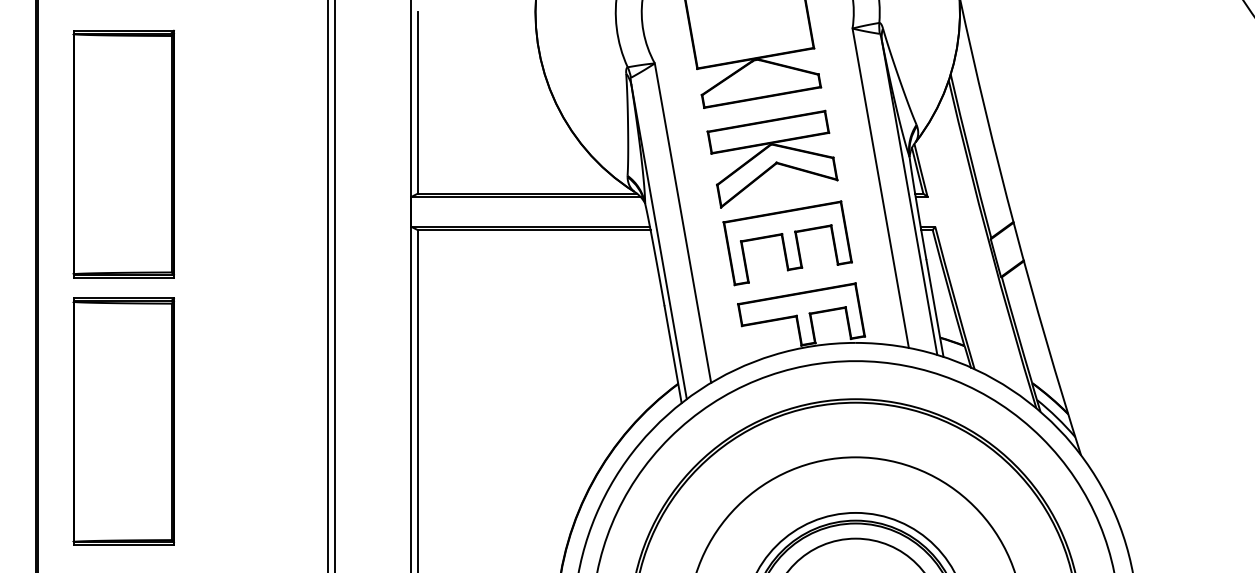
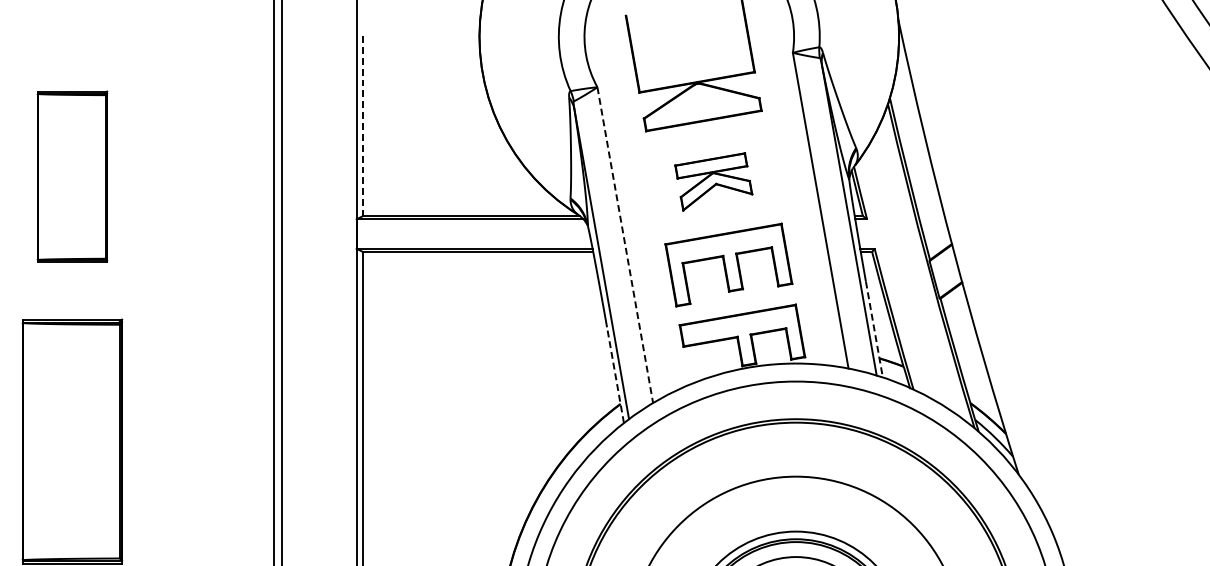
line: (417, 103) -> (362, 126), solid -> dashed
part: (123, 153) -> (72, 176), size x0.7
part: (772, 158) -> (713, 181), size x0.6
line: (683, 223) -> (625, 245), solid -> dashed
line: (935, 308) -> (874, 329), solid -> dashed
line: (673, 354) -> (615, 375), solid -> dashed

